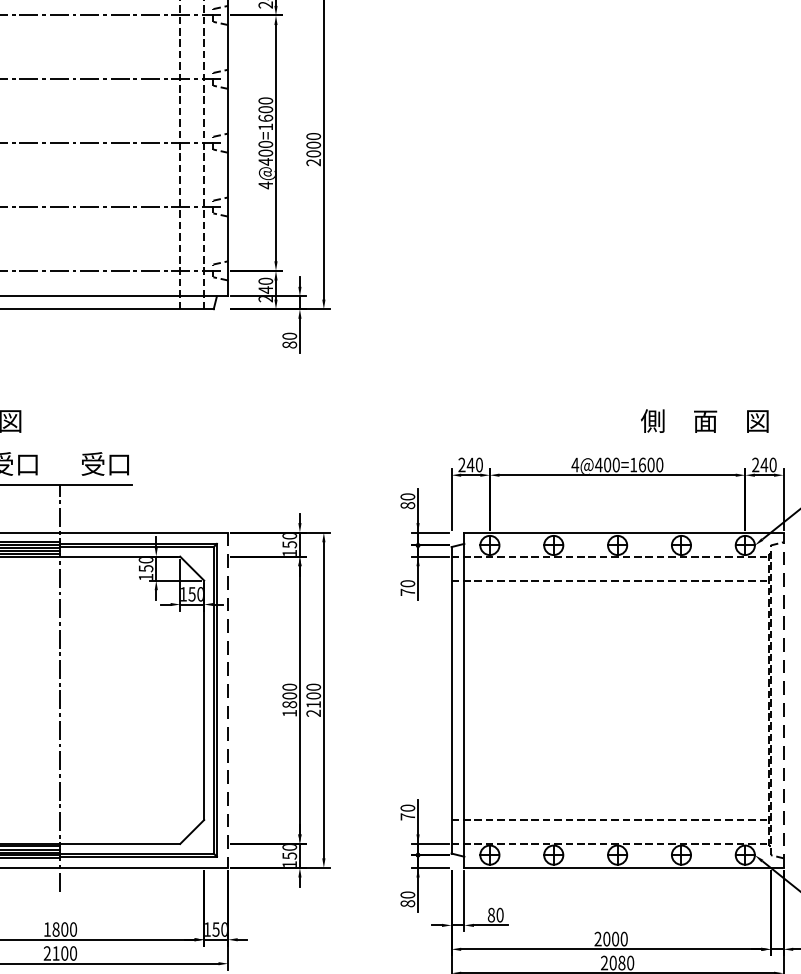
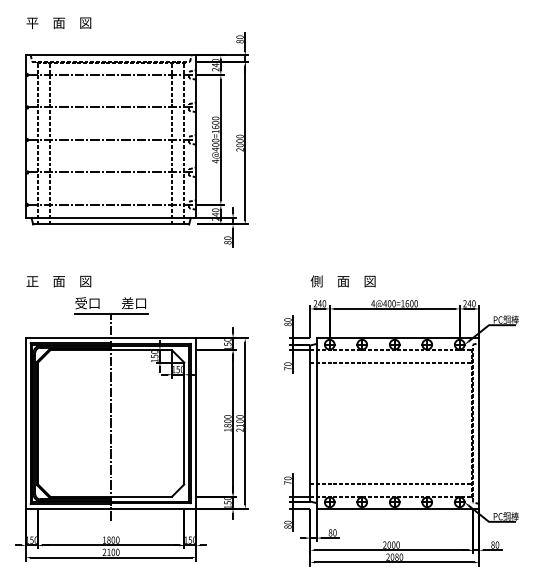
text: (703, 421) -> (342, 281), moved
text: (92, 464) -> (127, 303), 受口 -> 差口
line: (784, 700) -> (479, 423), dashed -> solid
line: (228, 702) -> (196, 424), dashed -> solid

